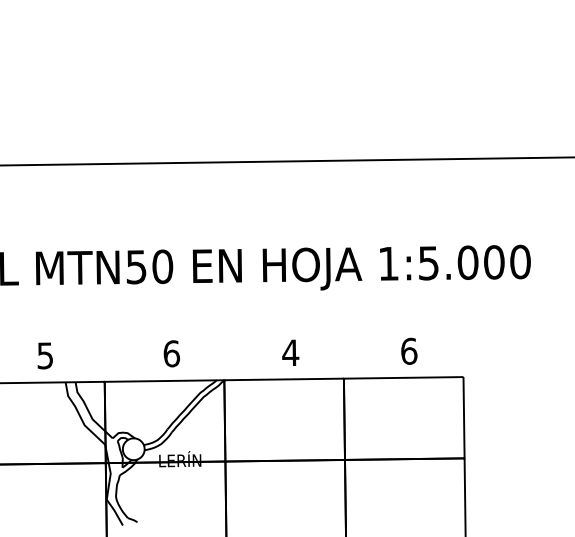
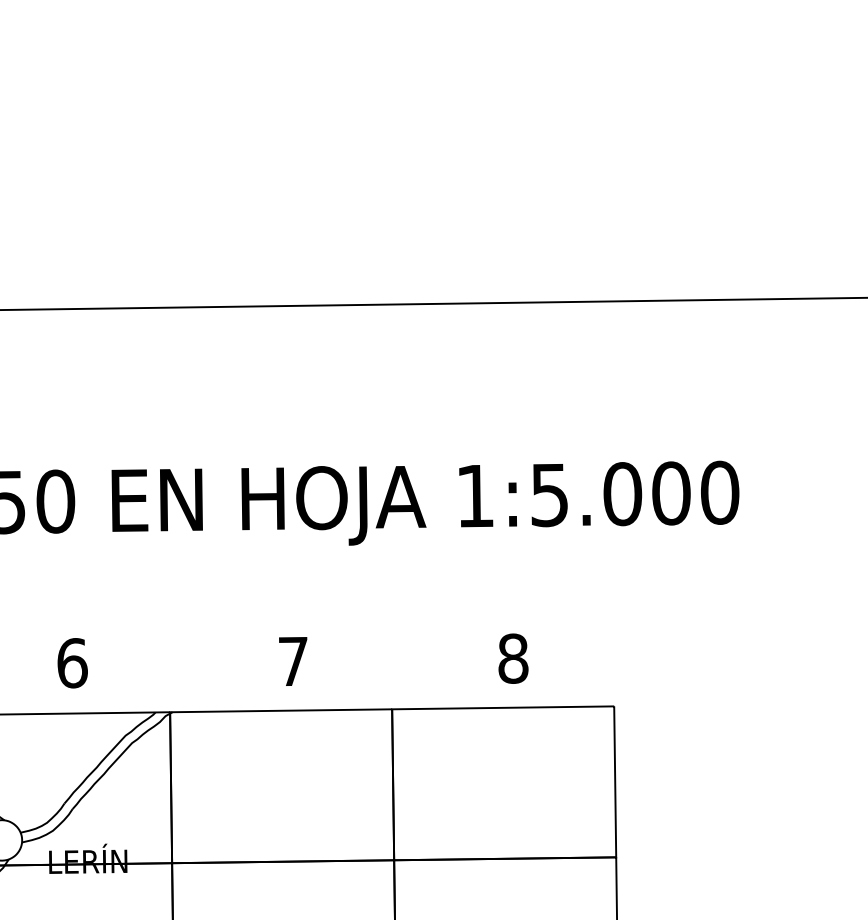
text: (409, 350) -> (513, 657), 6 -> 8
text: (290, 352) -> (292, 660), 4 -> 7

